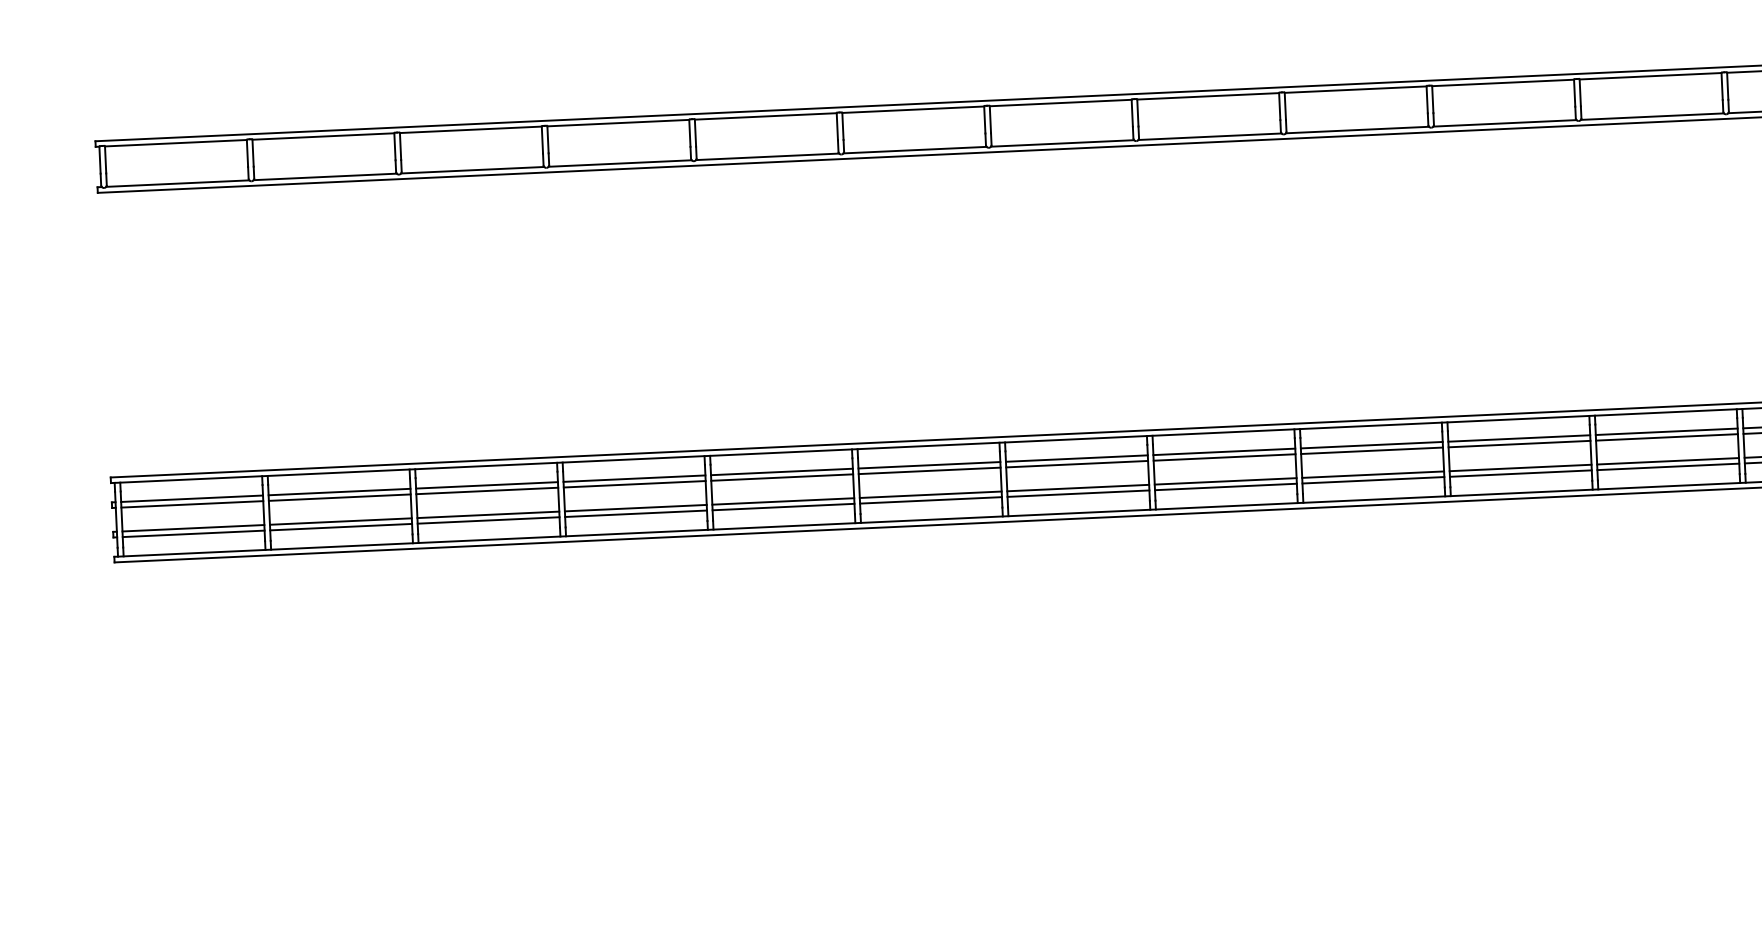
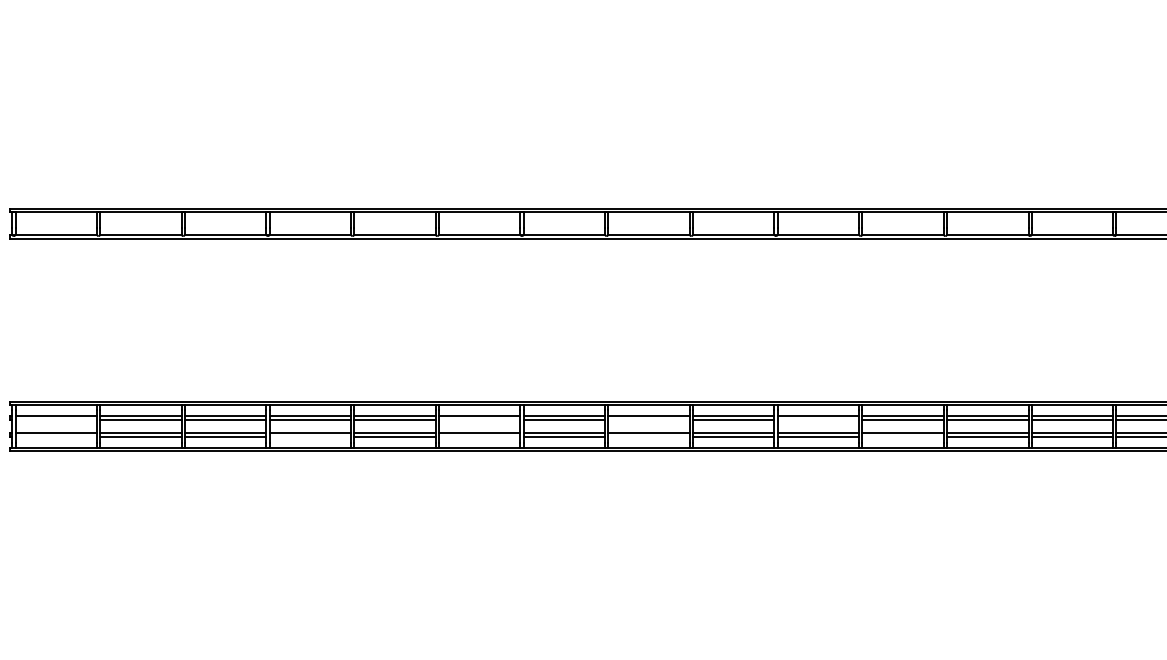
line: (1519, 443) -> (818, 419), removed
line: (1223, 457) -> (648, 419), removed
line: (1667, 466) -> (902, 436), removed
line: (929, 470) -> (479, 419), removed
line: (1224, 486) -> (648, 436), removed
line: (930, 500) -> (479, 436), removed
line: (192, 504) -> (56, 419), removed
line: (636, 513) -> (310, 436), removed
line: (194, 533) -> (56, 436), removed

